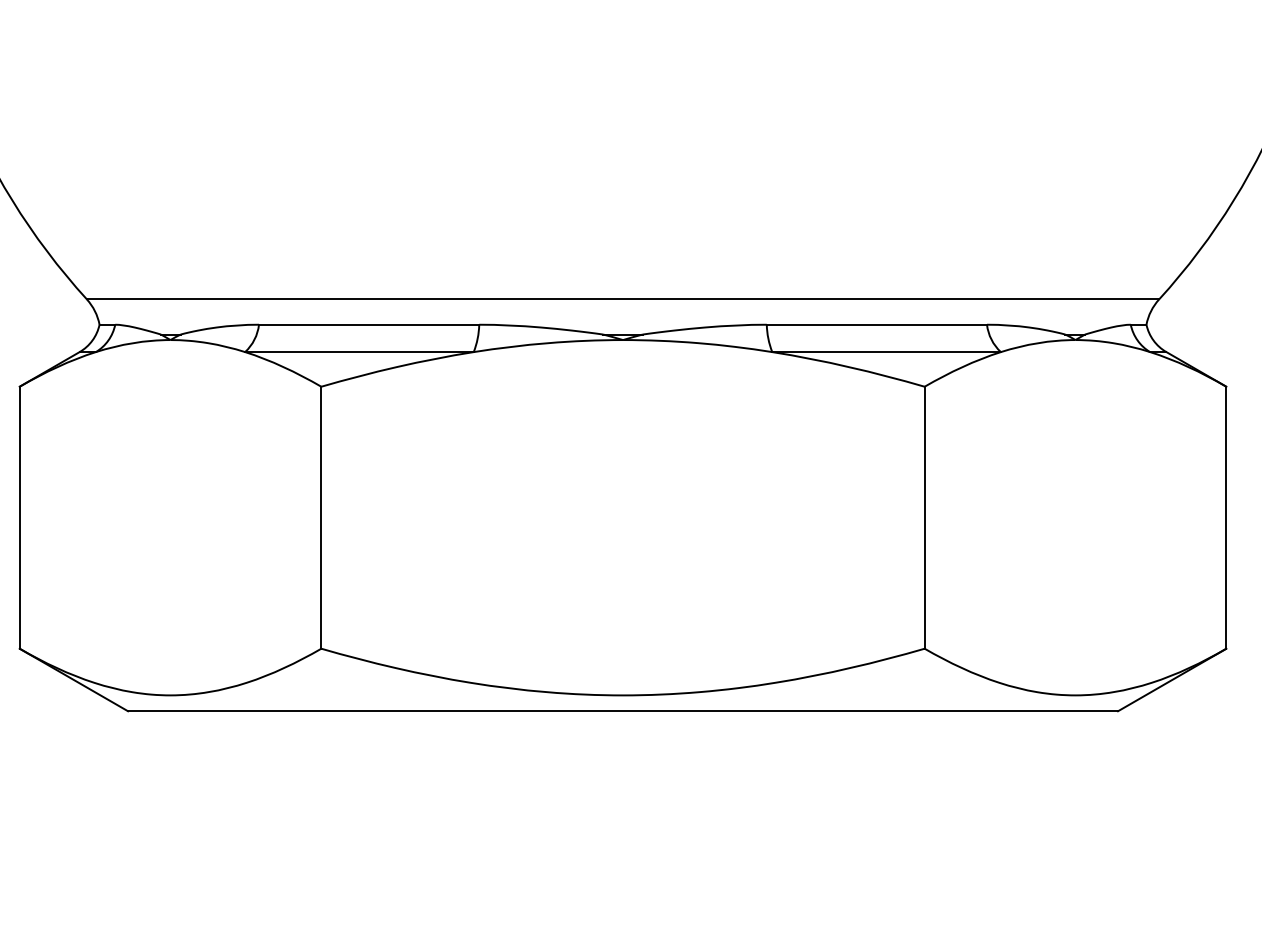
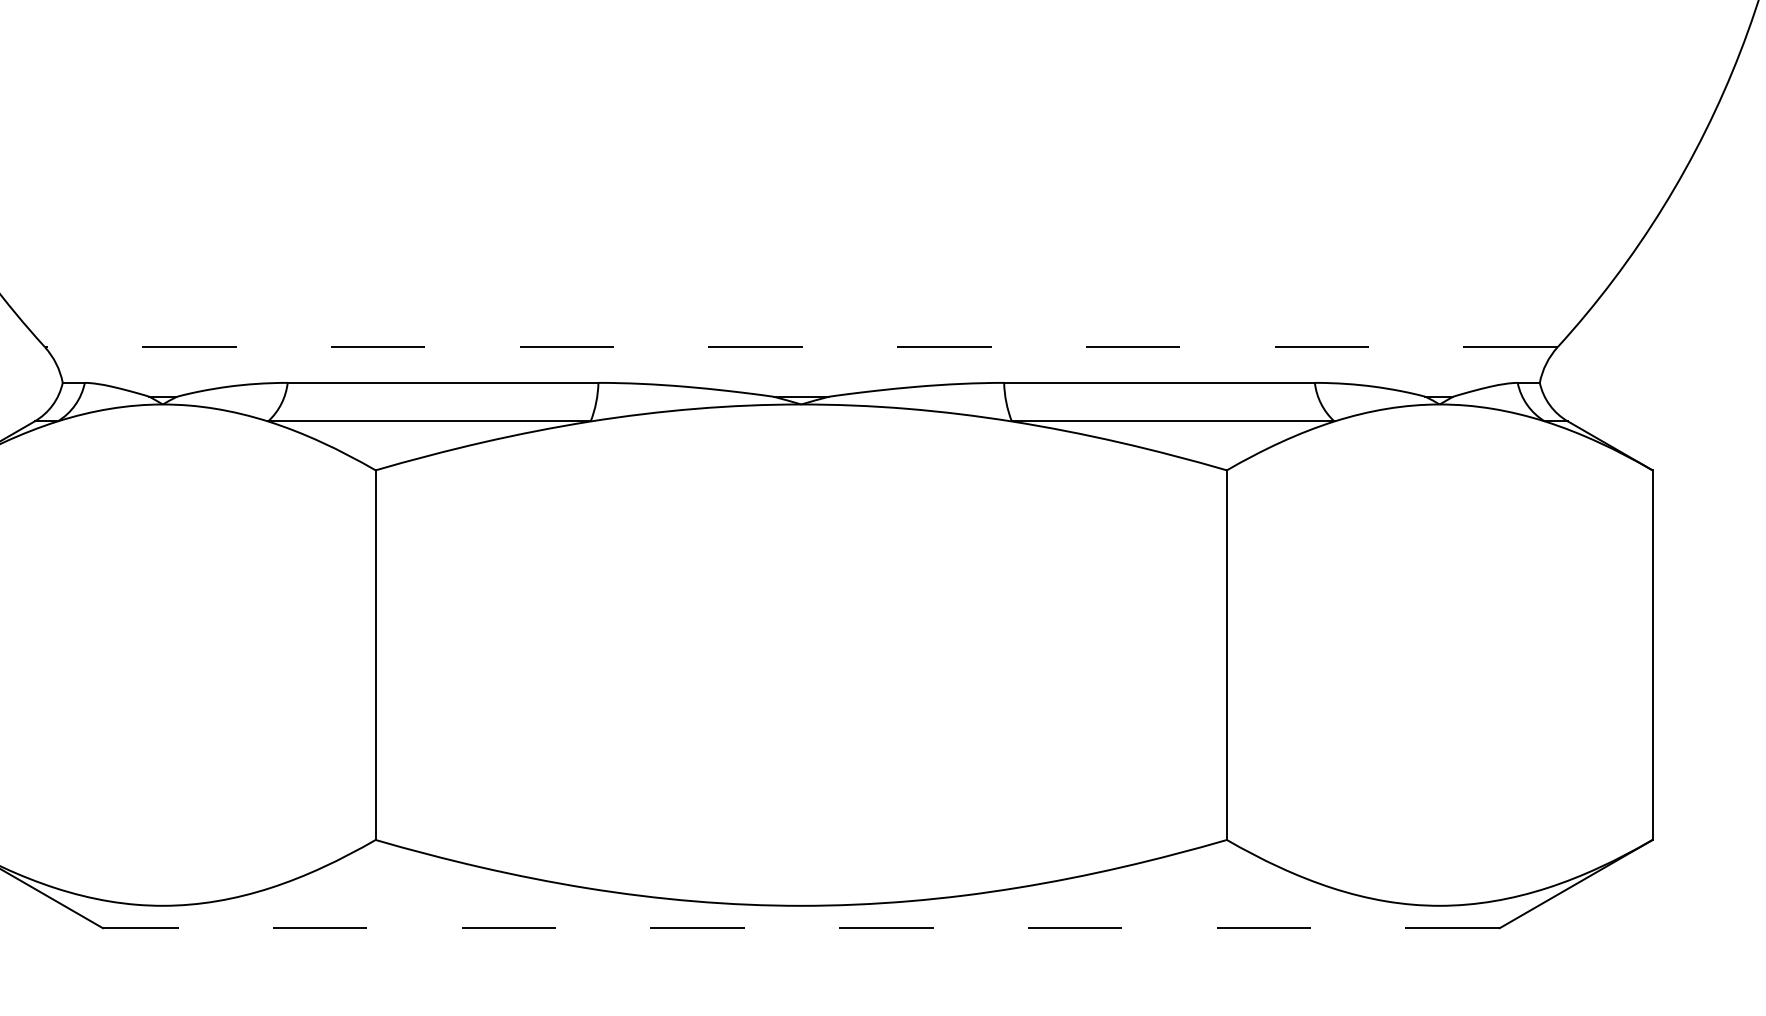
line: (622, 299) -> (800, 347), solid -> dashed
line: (623, 711) -> (801, 928), solid -> dashed

